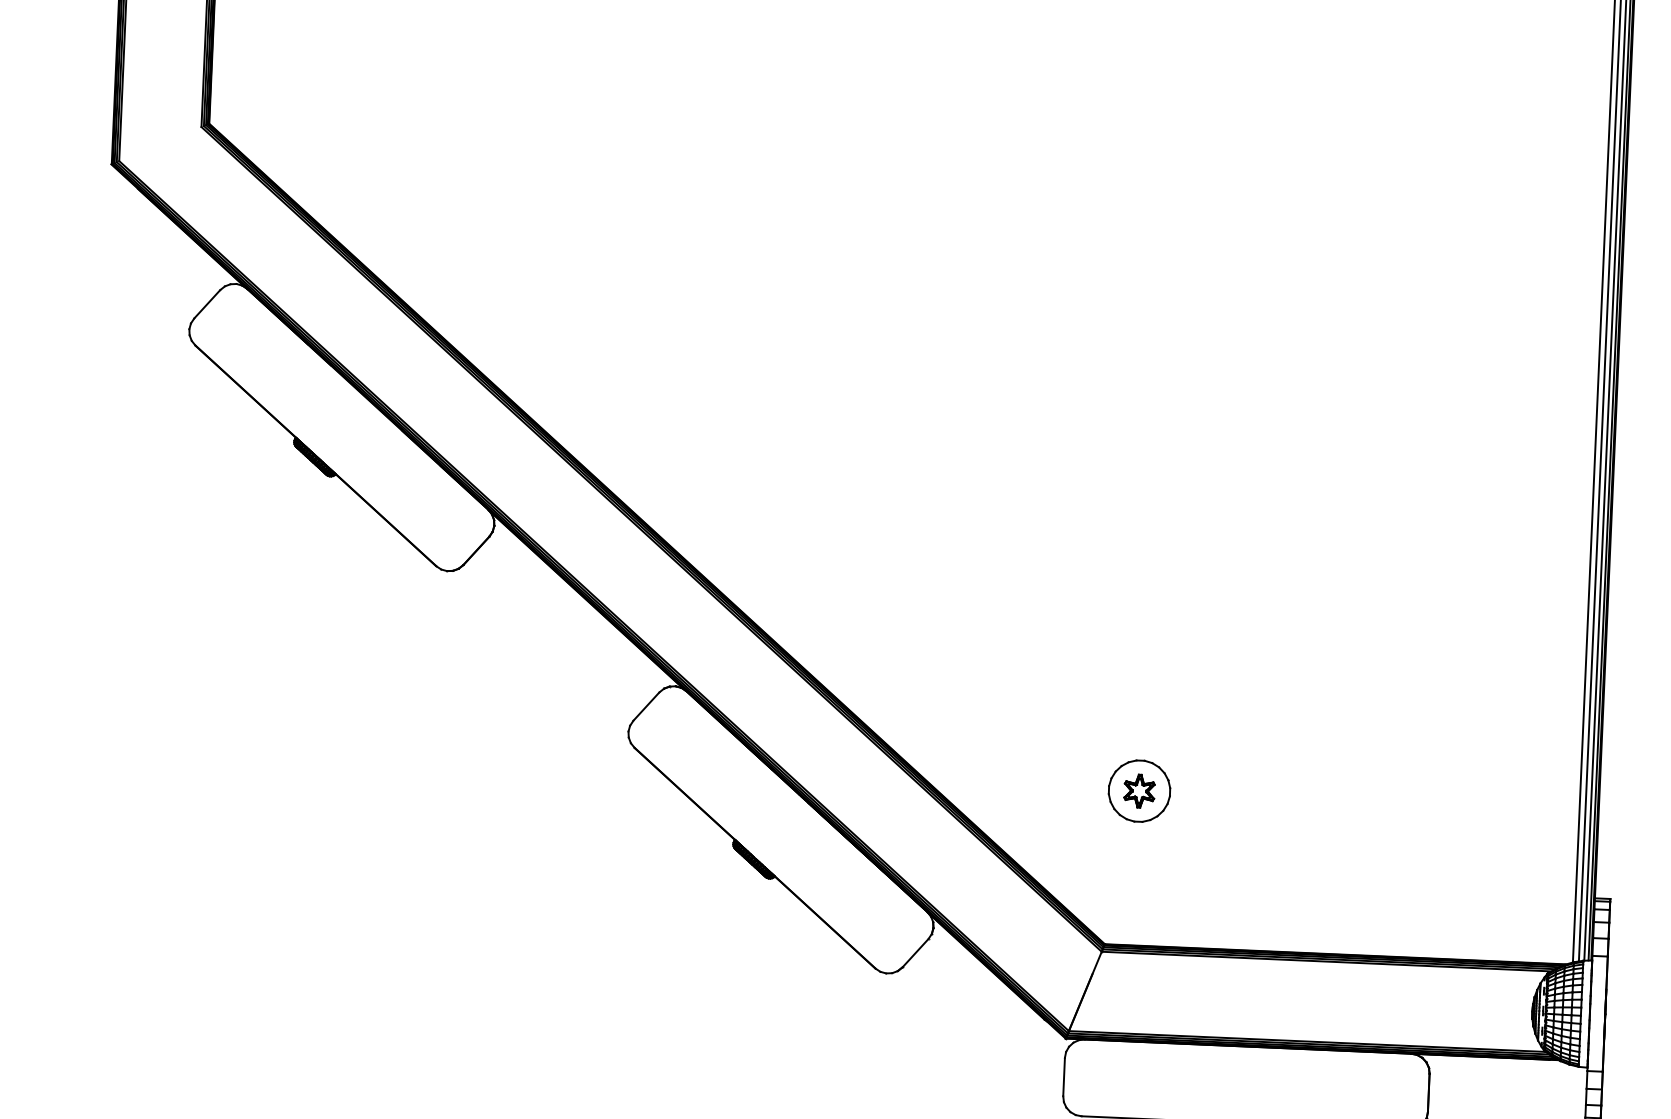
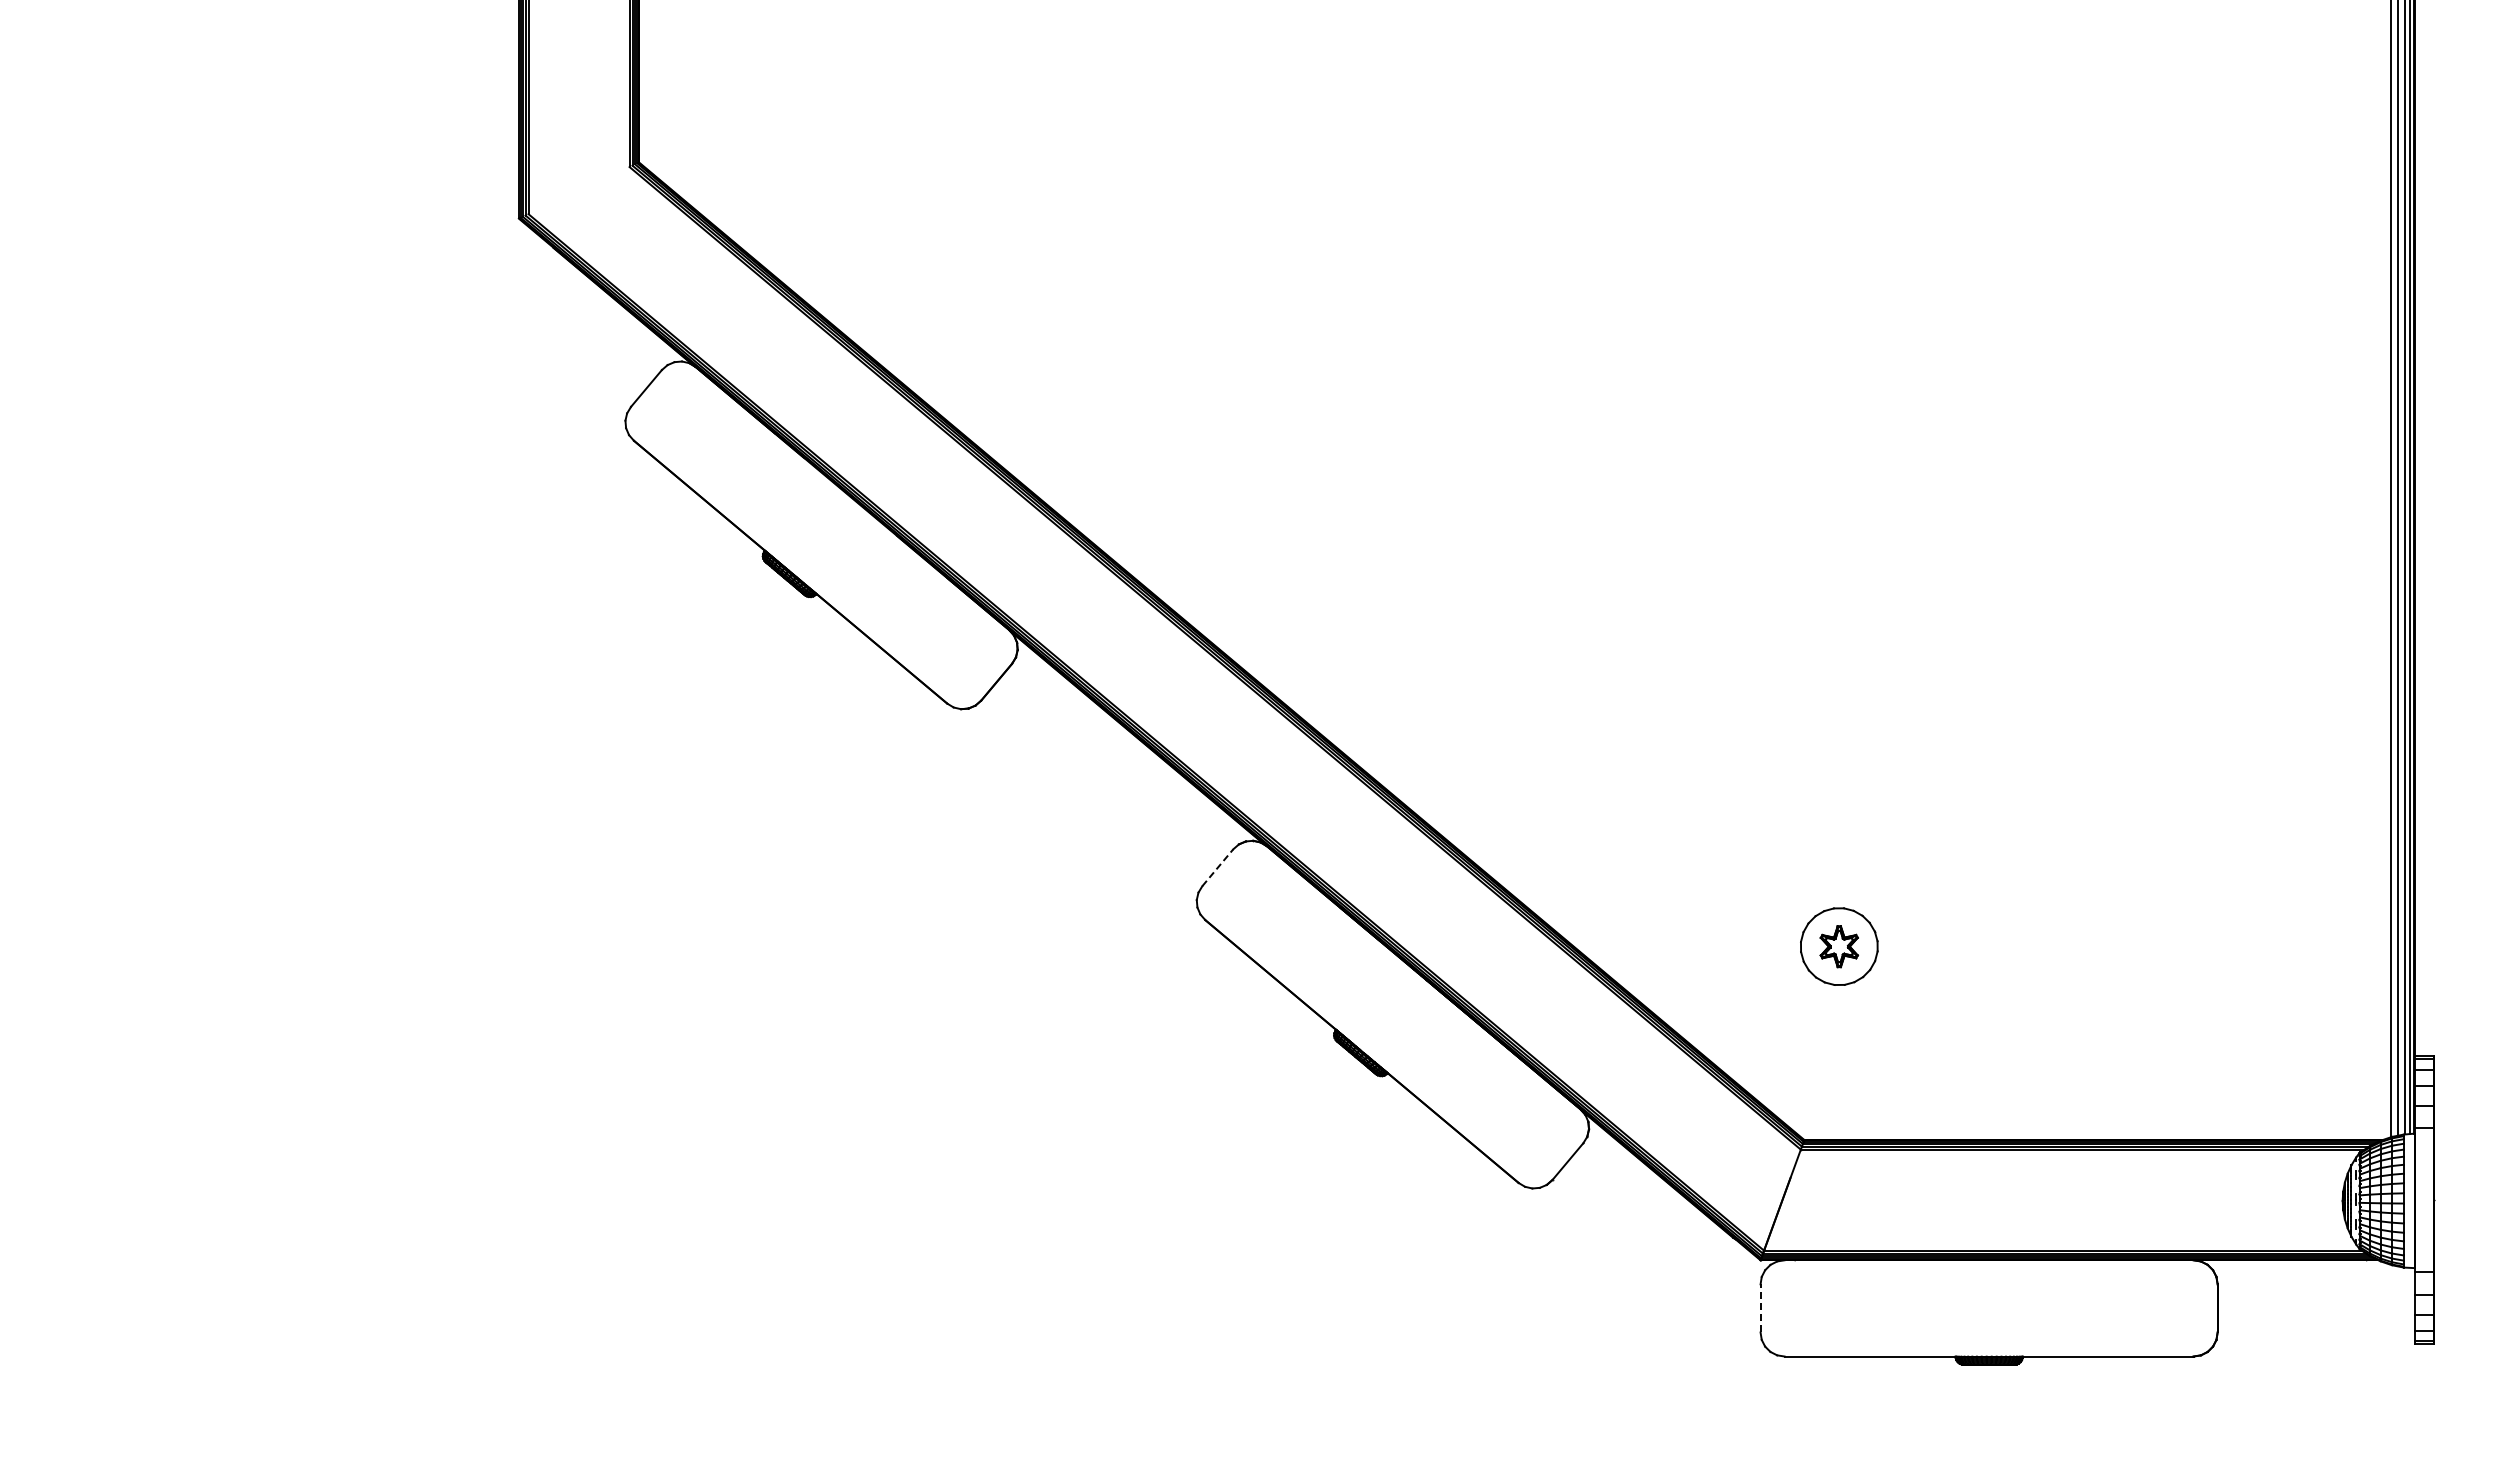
line: (646, 706) -> (1218, 867), solid -> dashed
line: (1064, 1076) -> (1760, 1307), solid -> dashed

